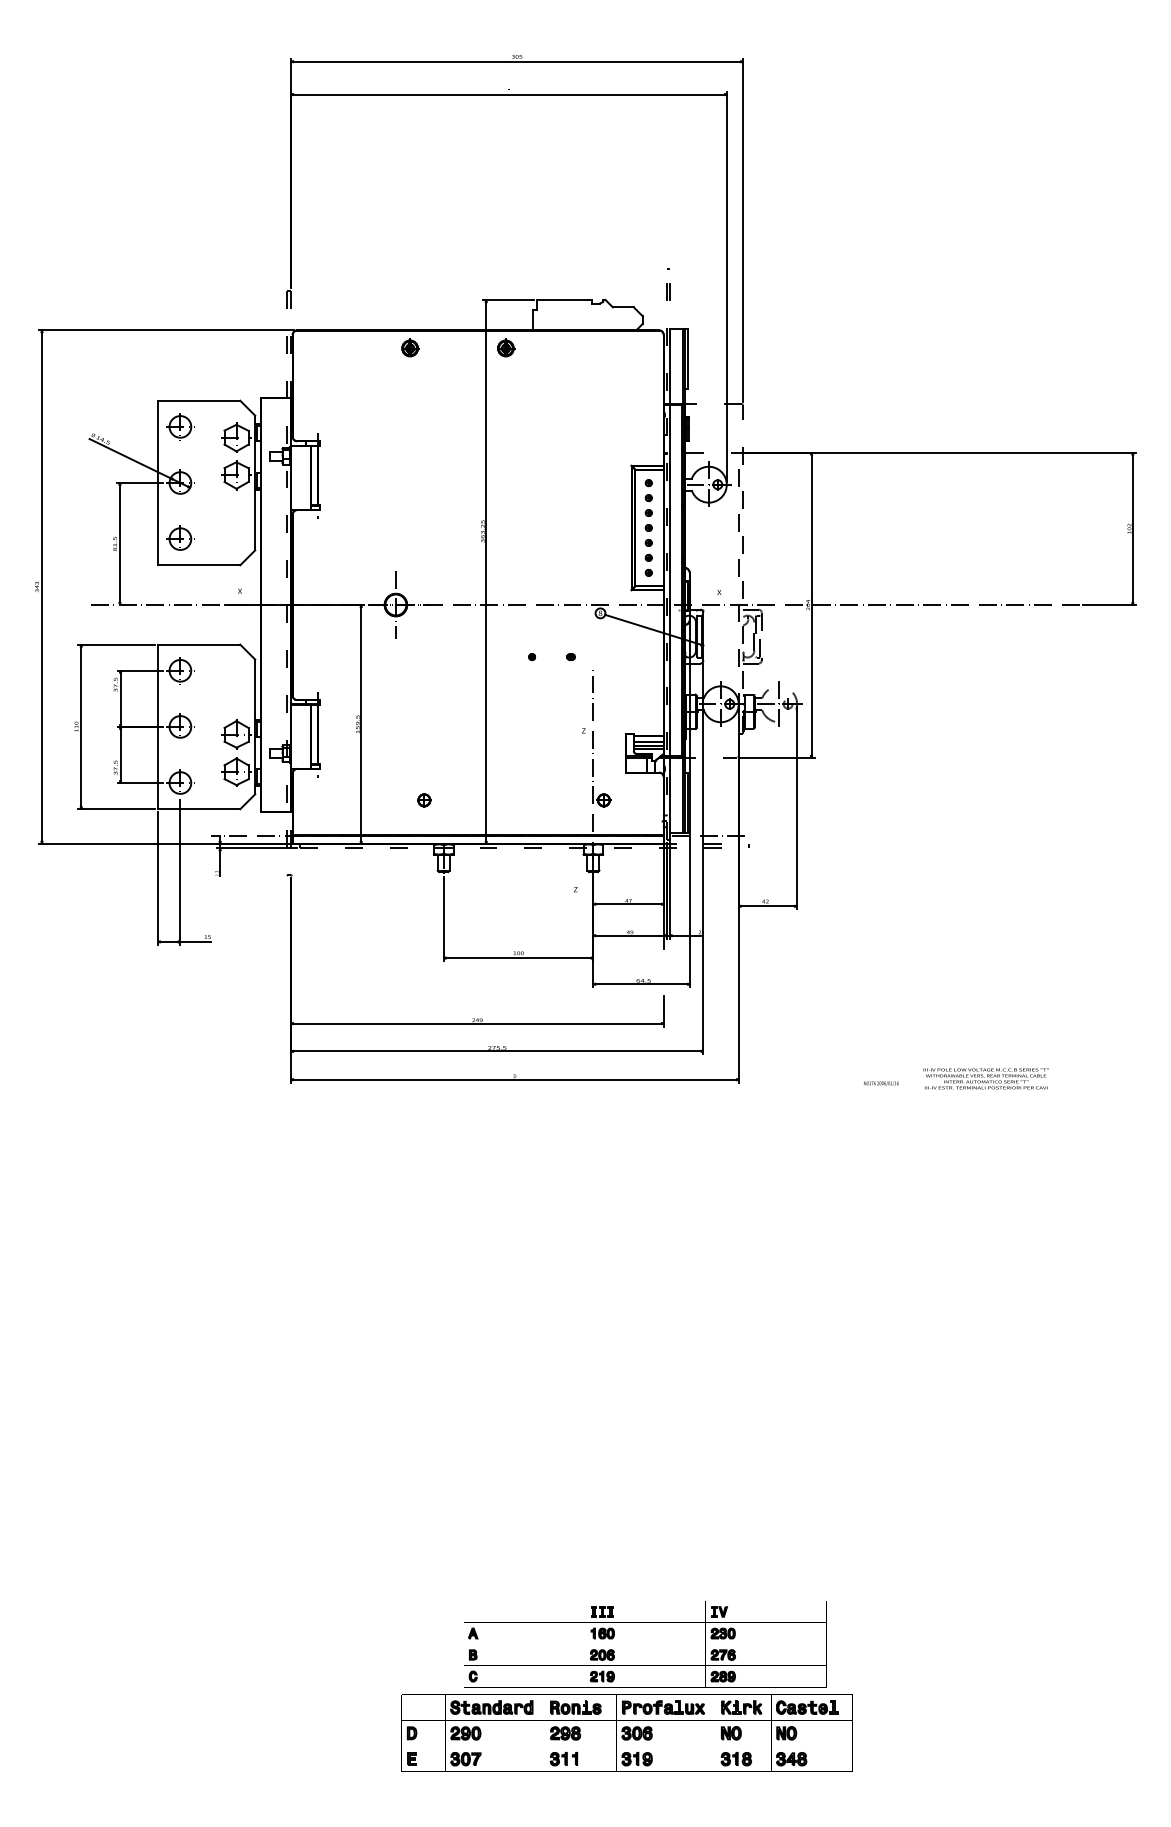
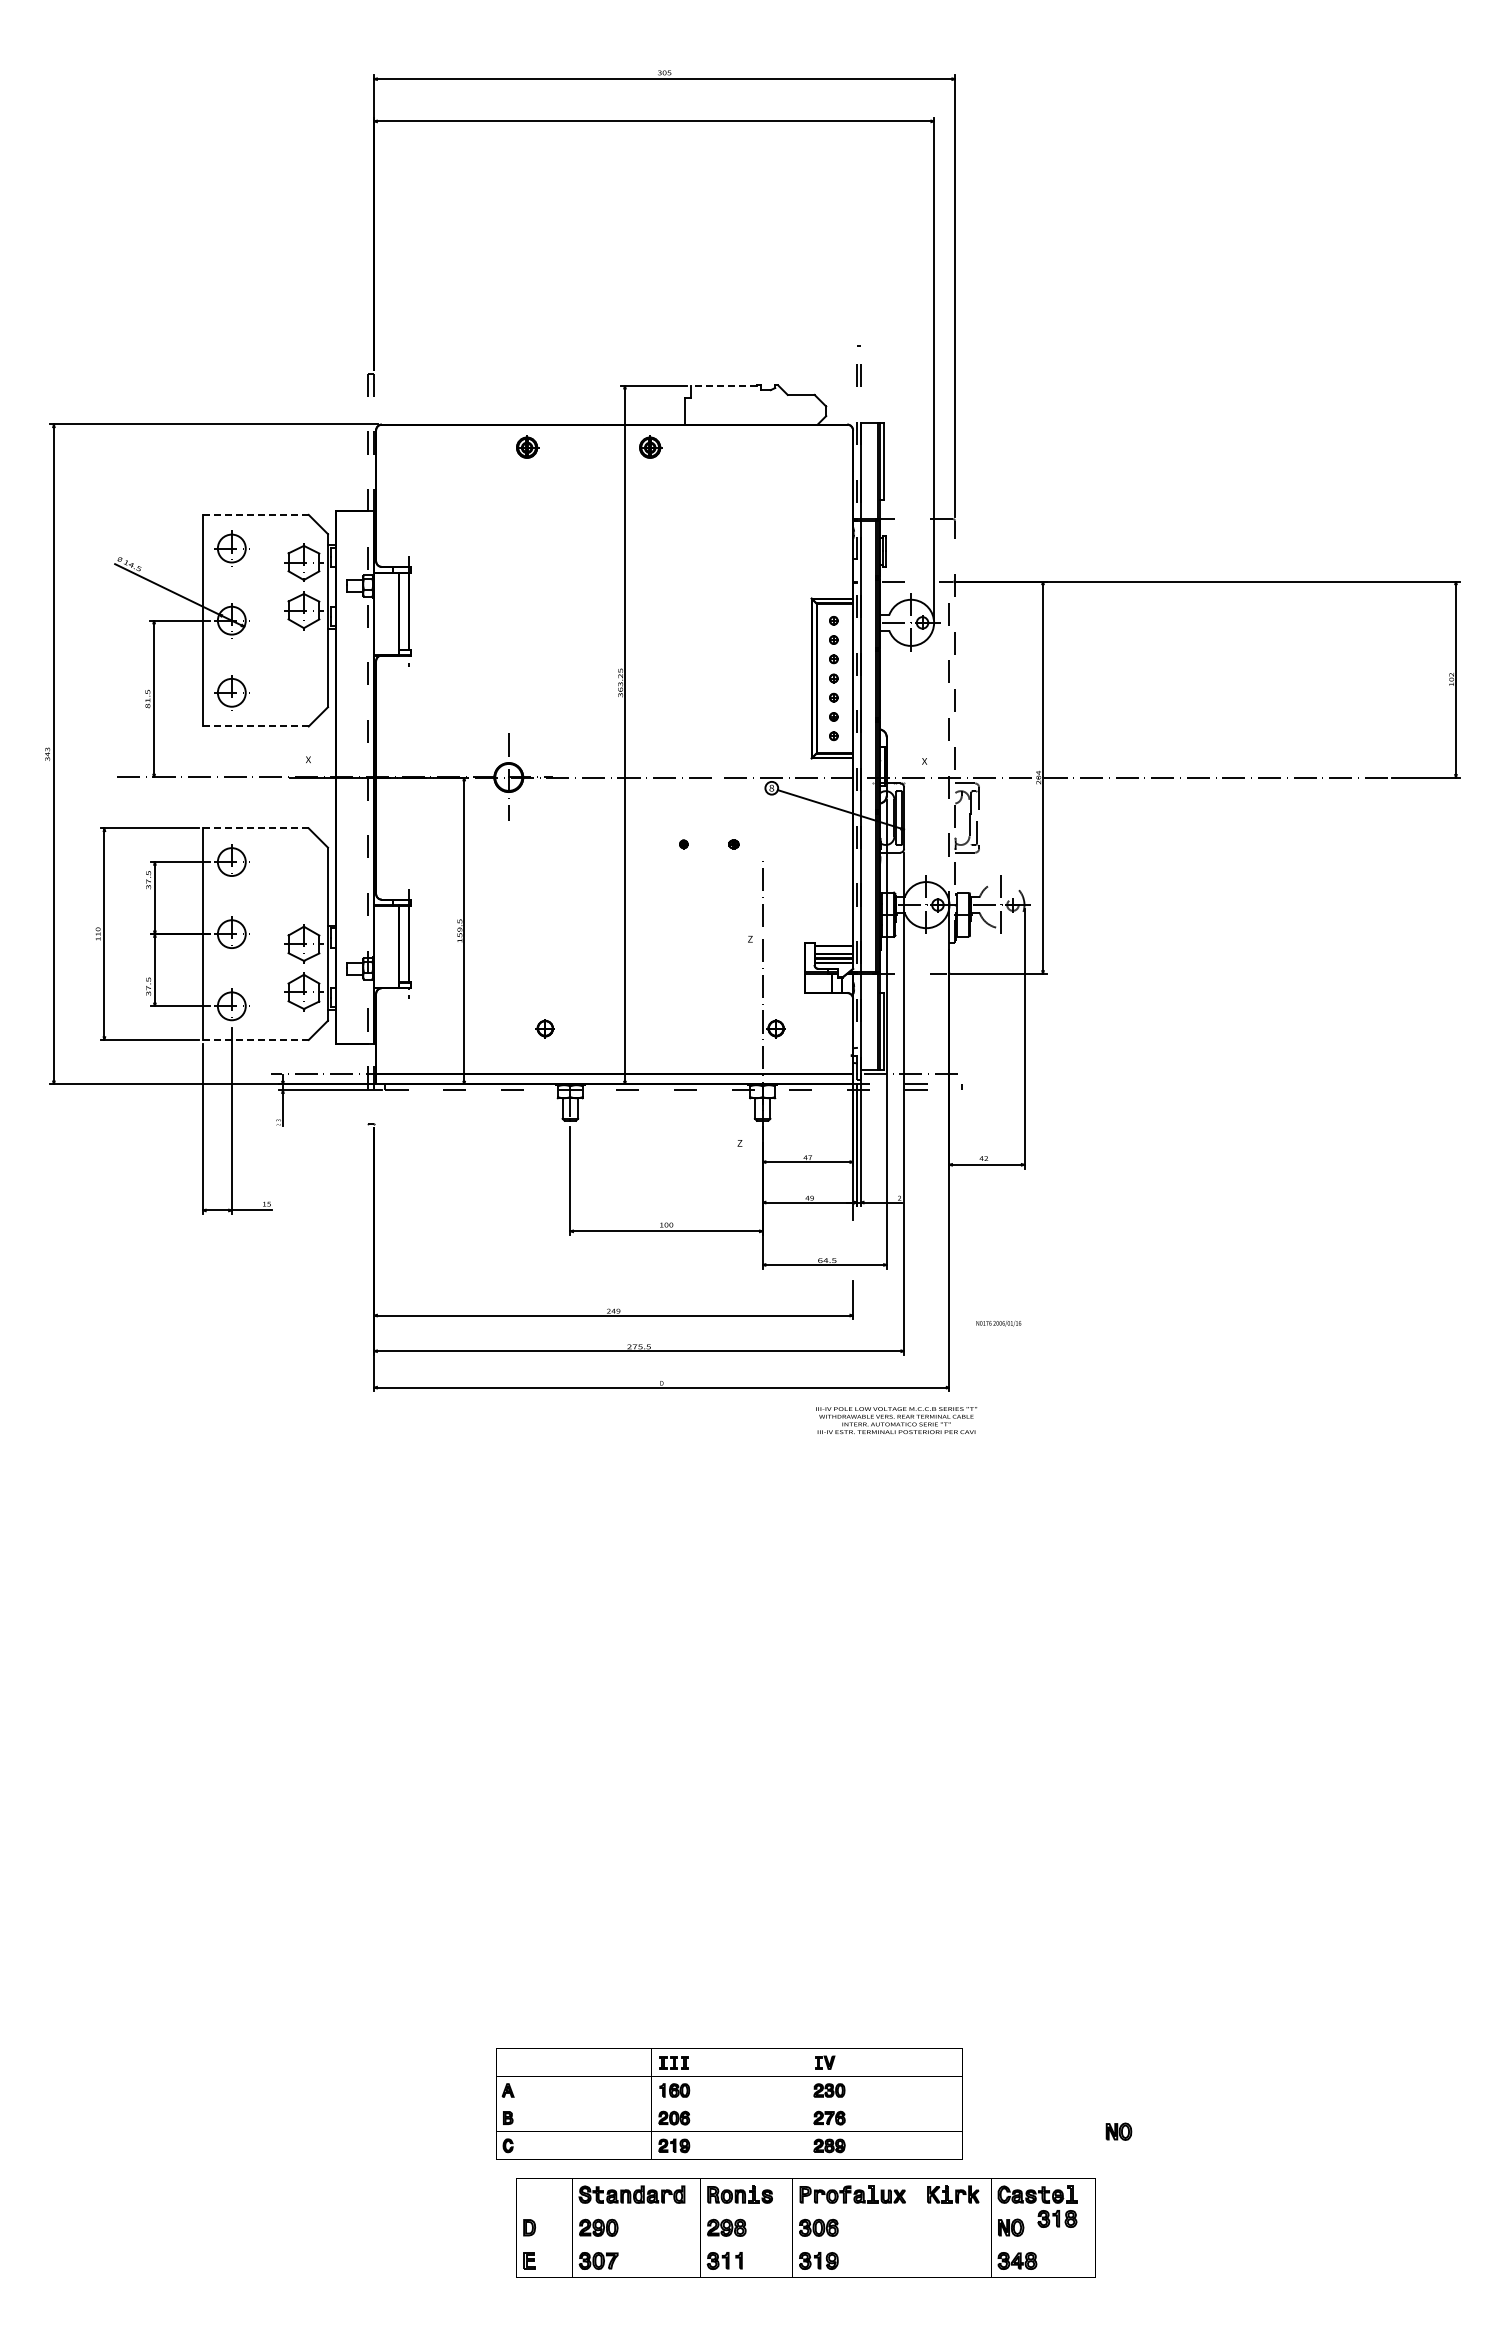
line: (562, 300) -> (723, 385), solid -> dashed
line: (198, 400) -> (255, 514), solid -> dashed
line: (198, 565) -> (255, 726), solid -> dashed
line: (198, 644) -> (255, 828), solid -> dashed
line: (198, 808) -> (255, 1039), solid -> dashed
text: (986, 1078) -> (896, 1420), moved
text: (881, 1083) -> (998, 1323), moved
part: (645, 1643) -> (729, 2103), moved
part: (730, 1733) -> (1118, 2131), moved
part: (736, 1758) -> (1057, 2218), moved

